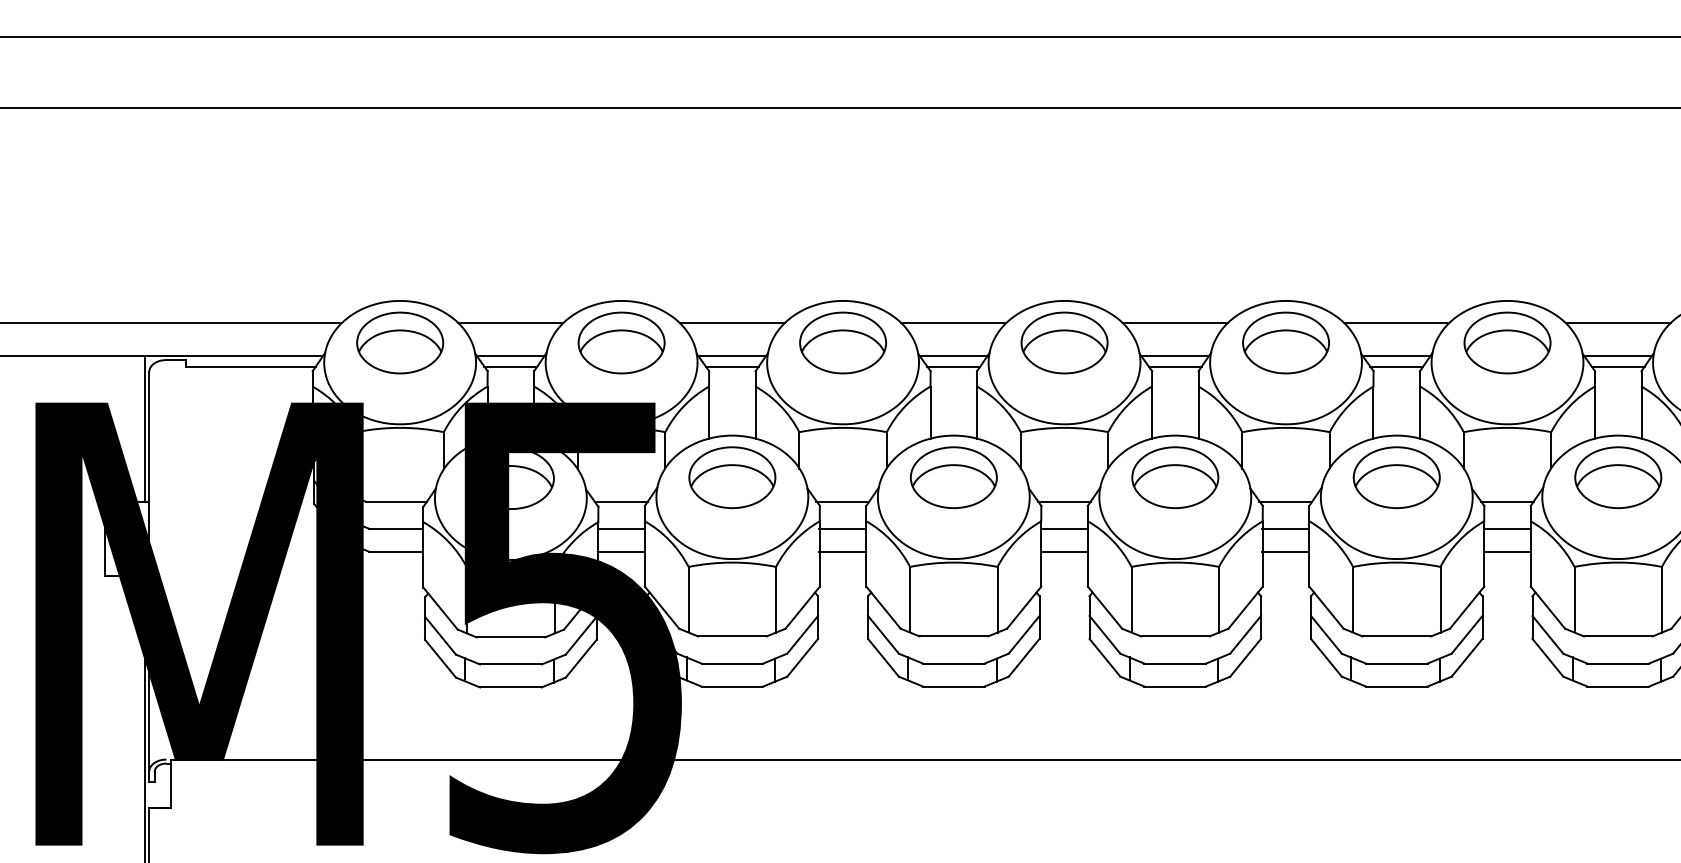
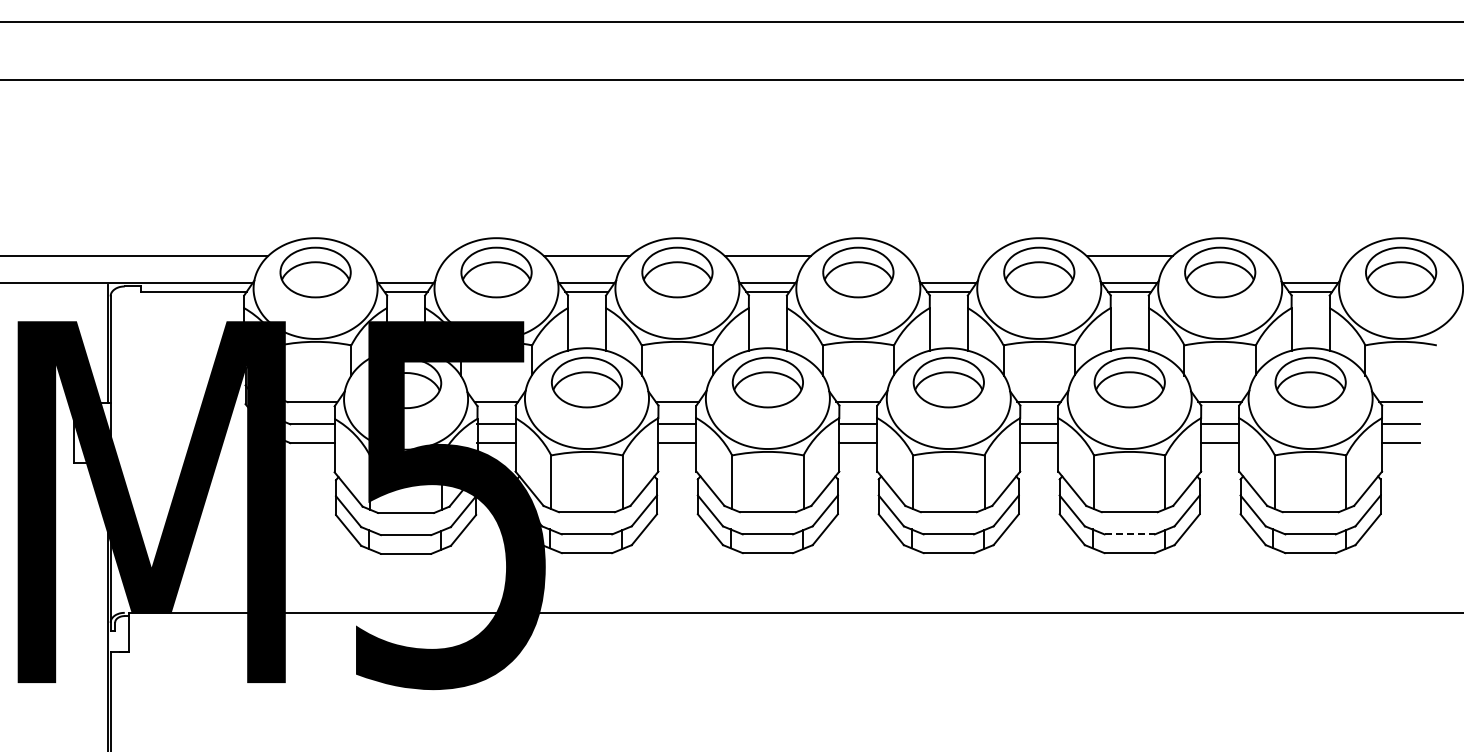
line: (511, 323) -> (406, 256), removed
line: (1174, 323) -> (948, 256), removed
line: (1618, 323) -> (1310, 256), removed
line: (1397, 663) -> (1130, 534), solid -> dashed

